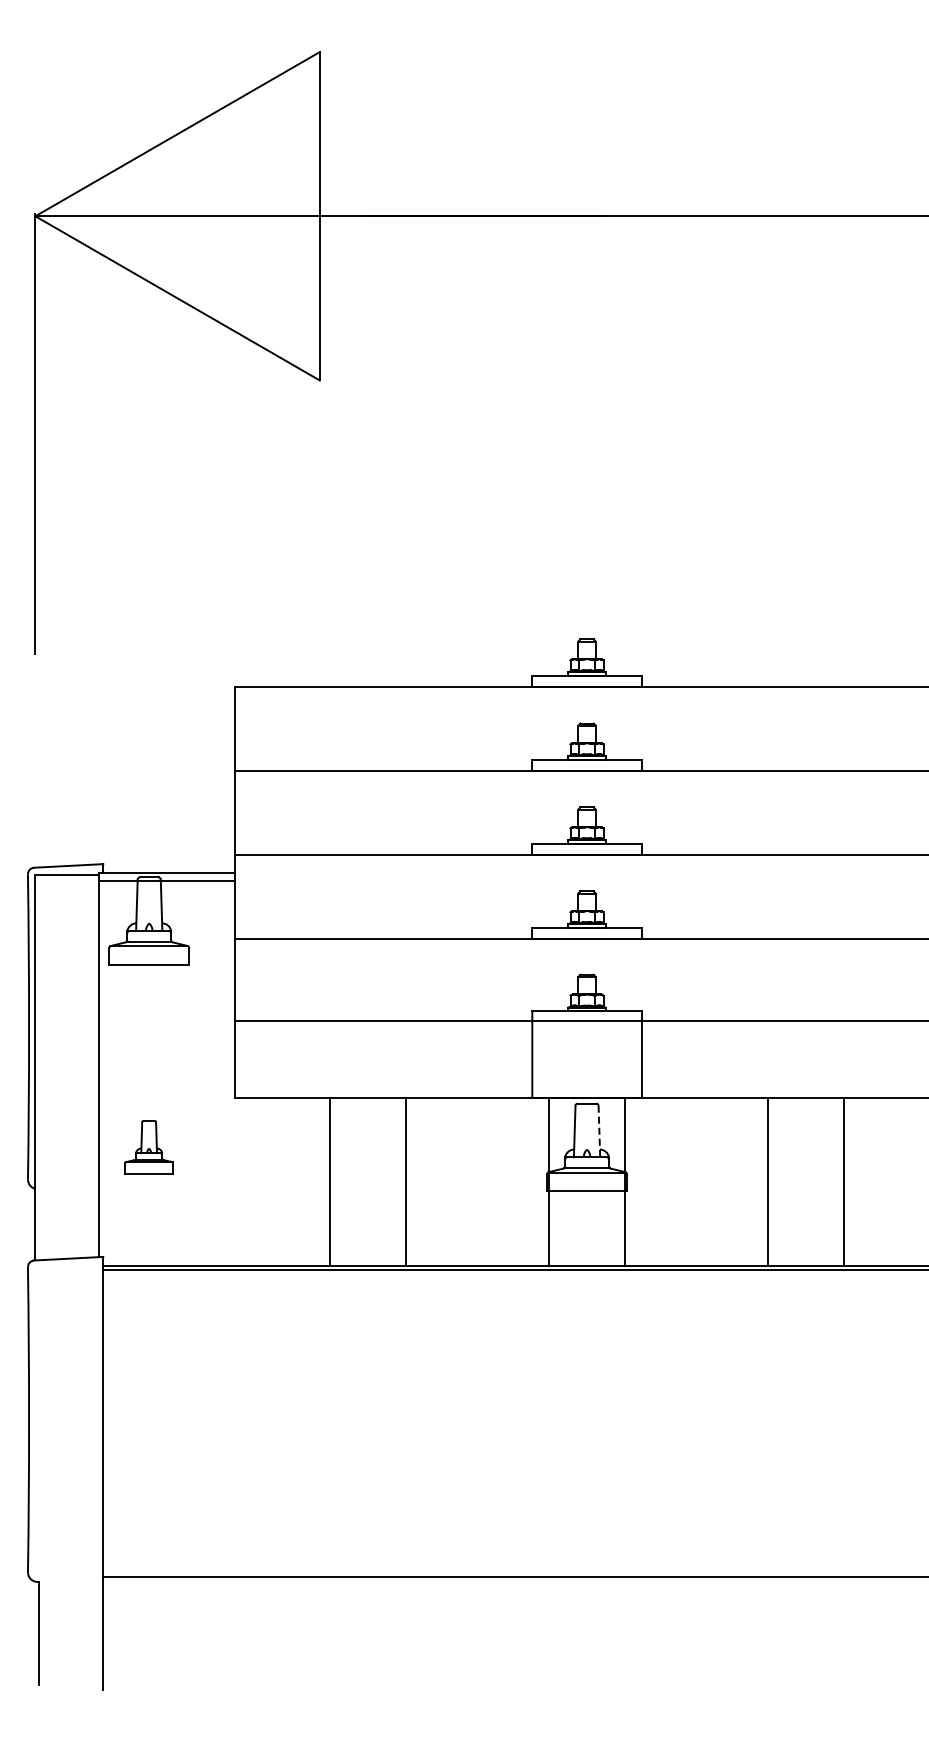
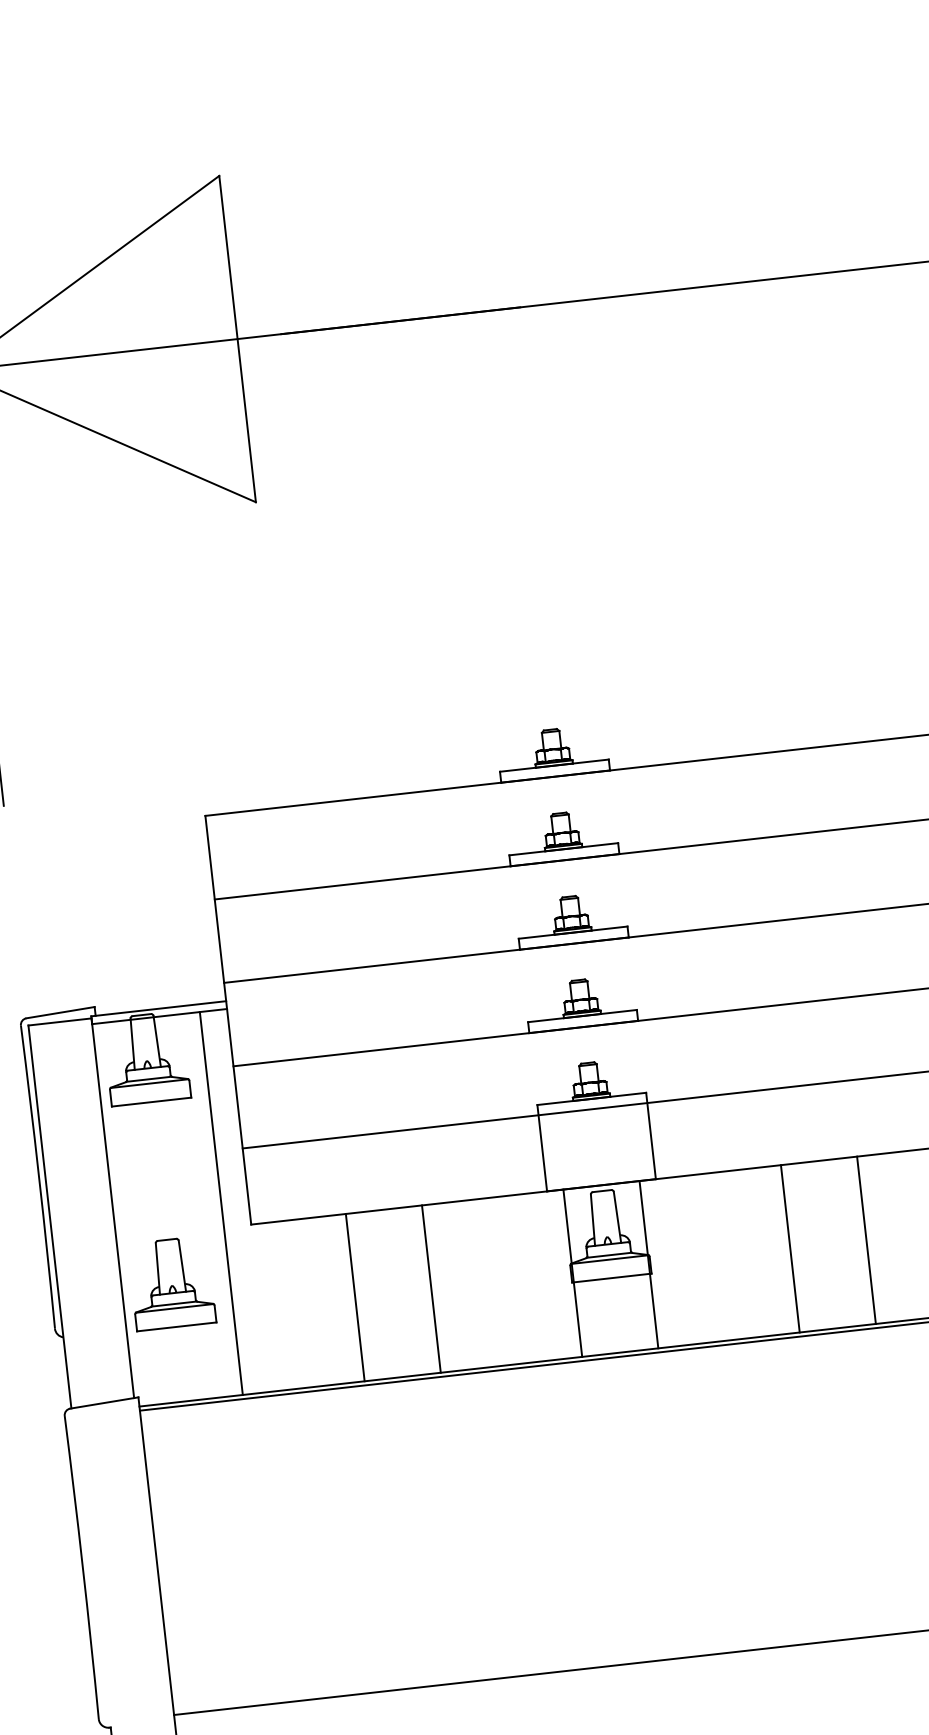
line: (207, 1073) -> (221, 1203), added
line: (599, 1131) -> (617, 1217), dashed -> solid
part: (148, 1146) -> (171, 1282), size x1.67

